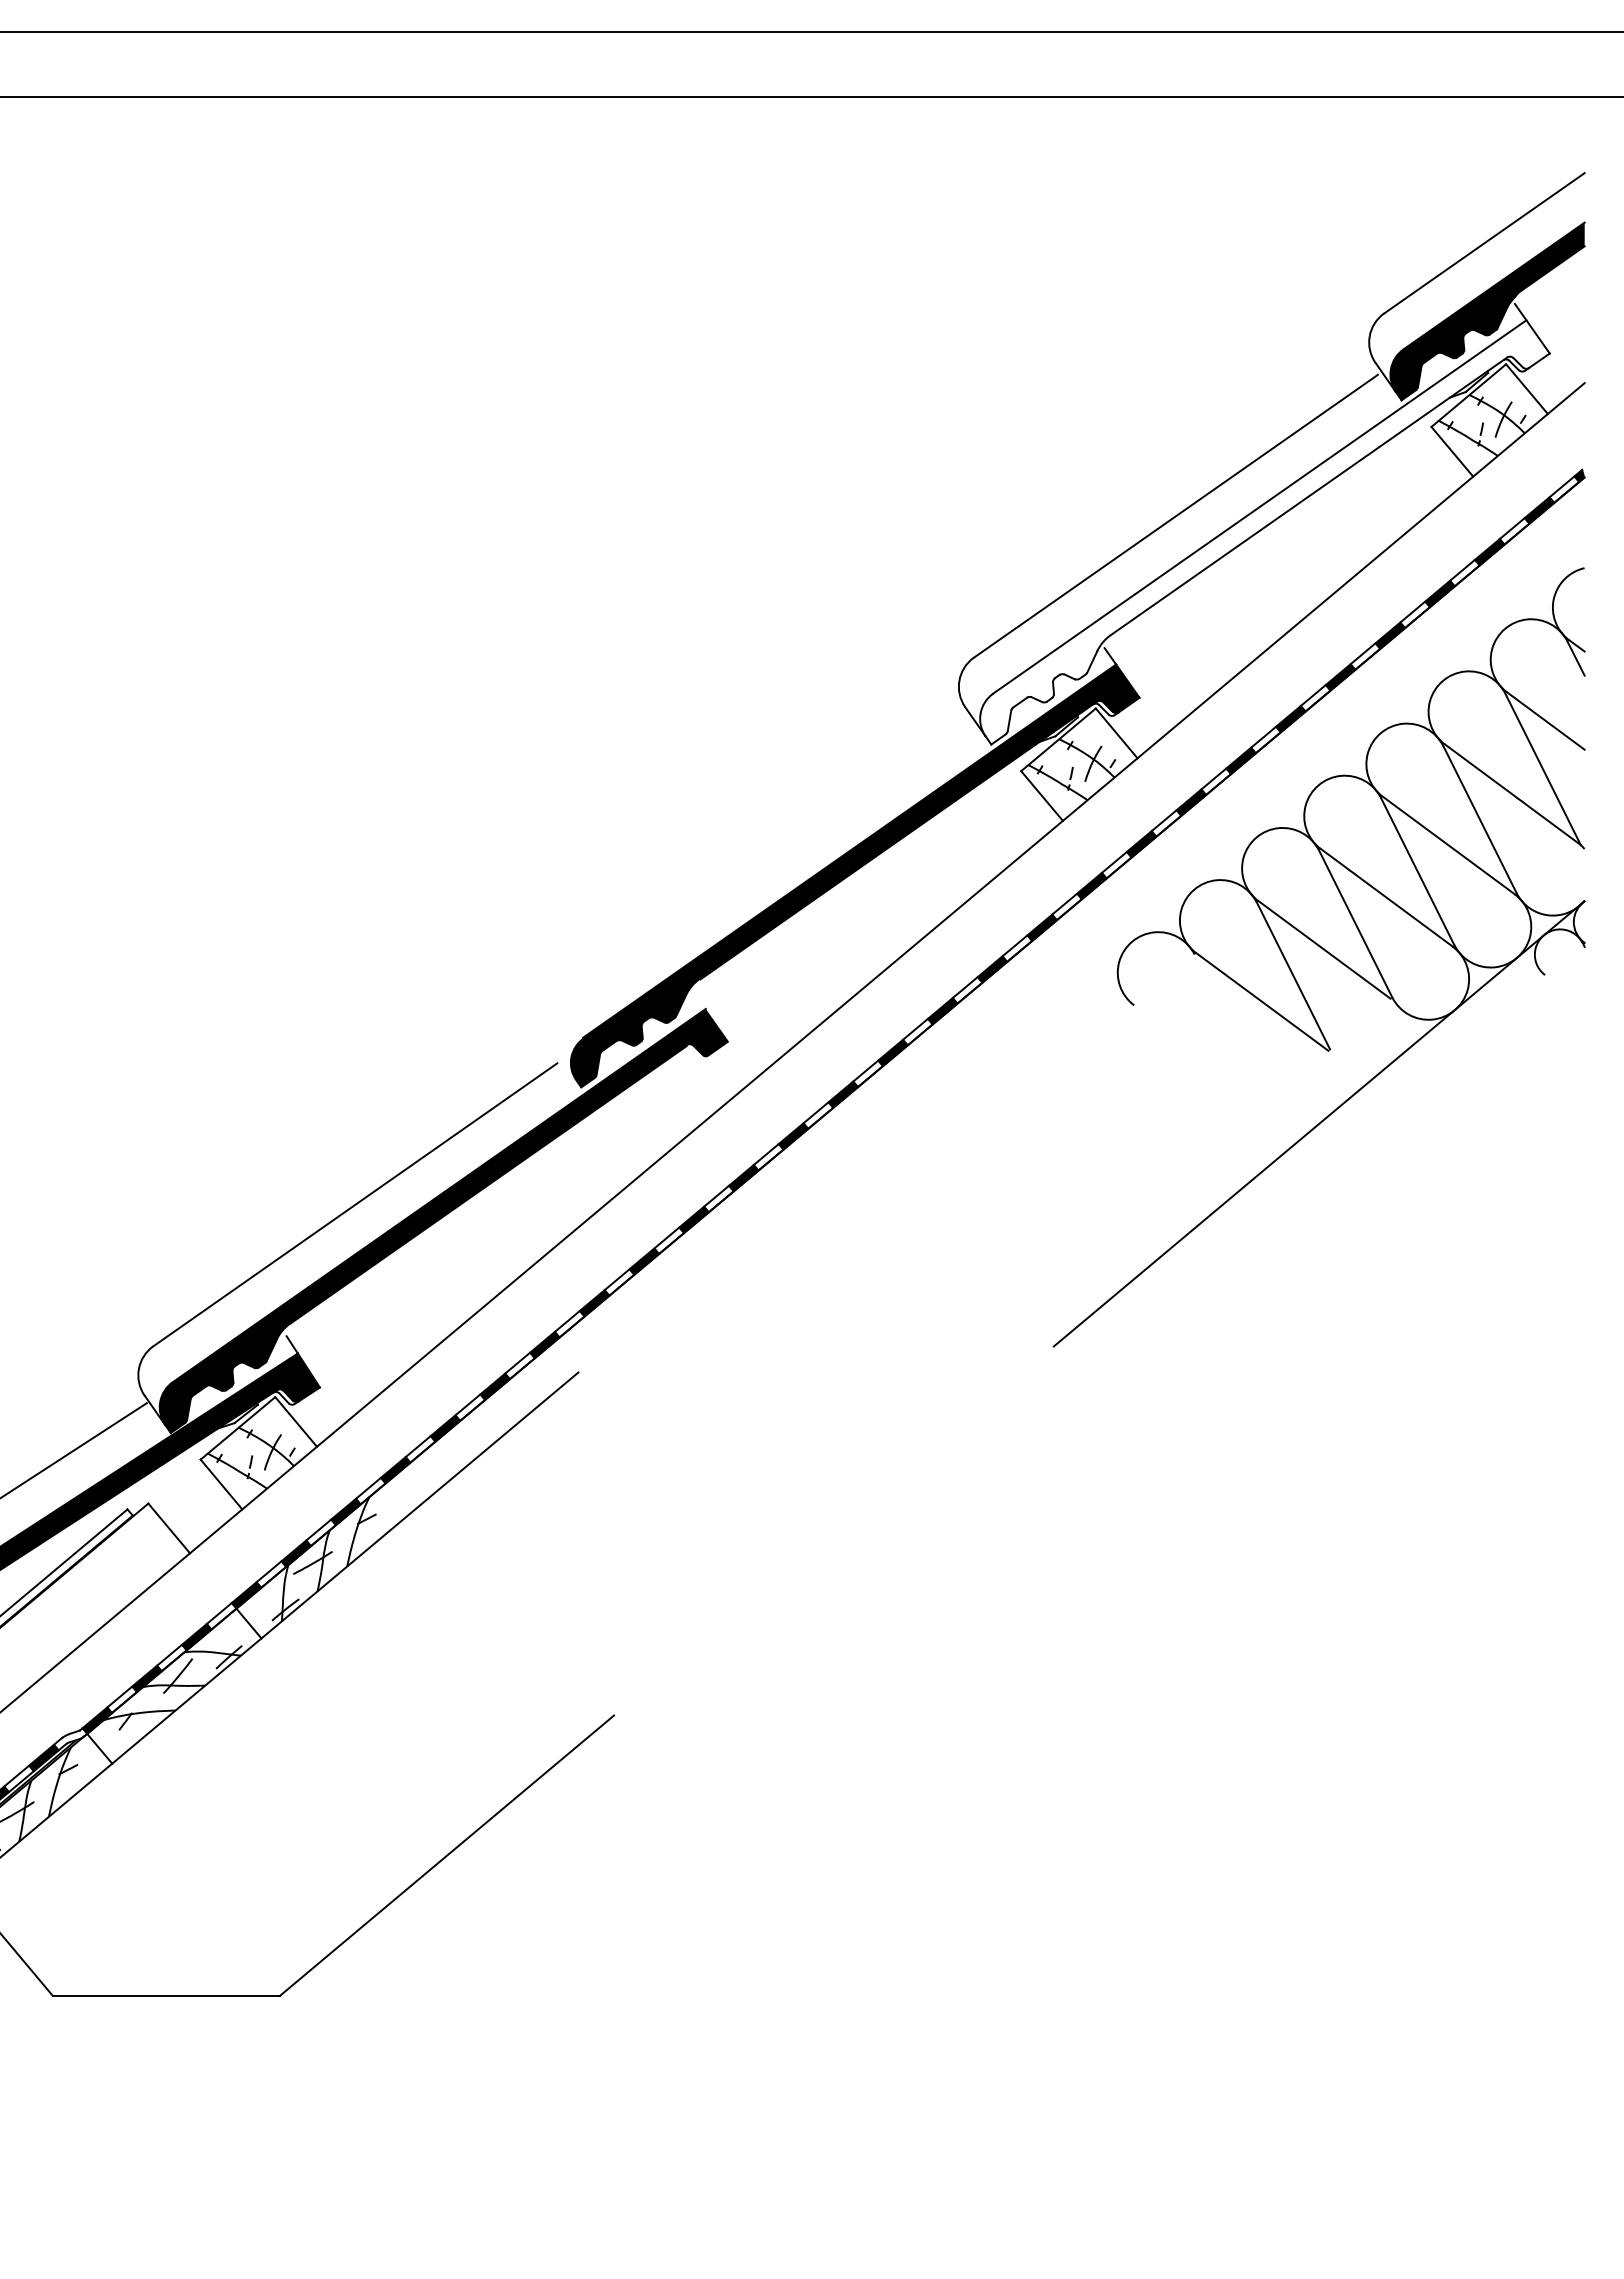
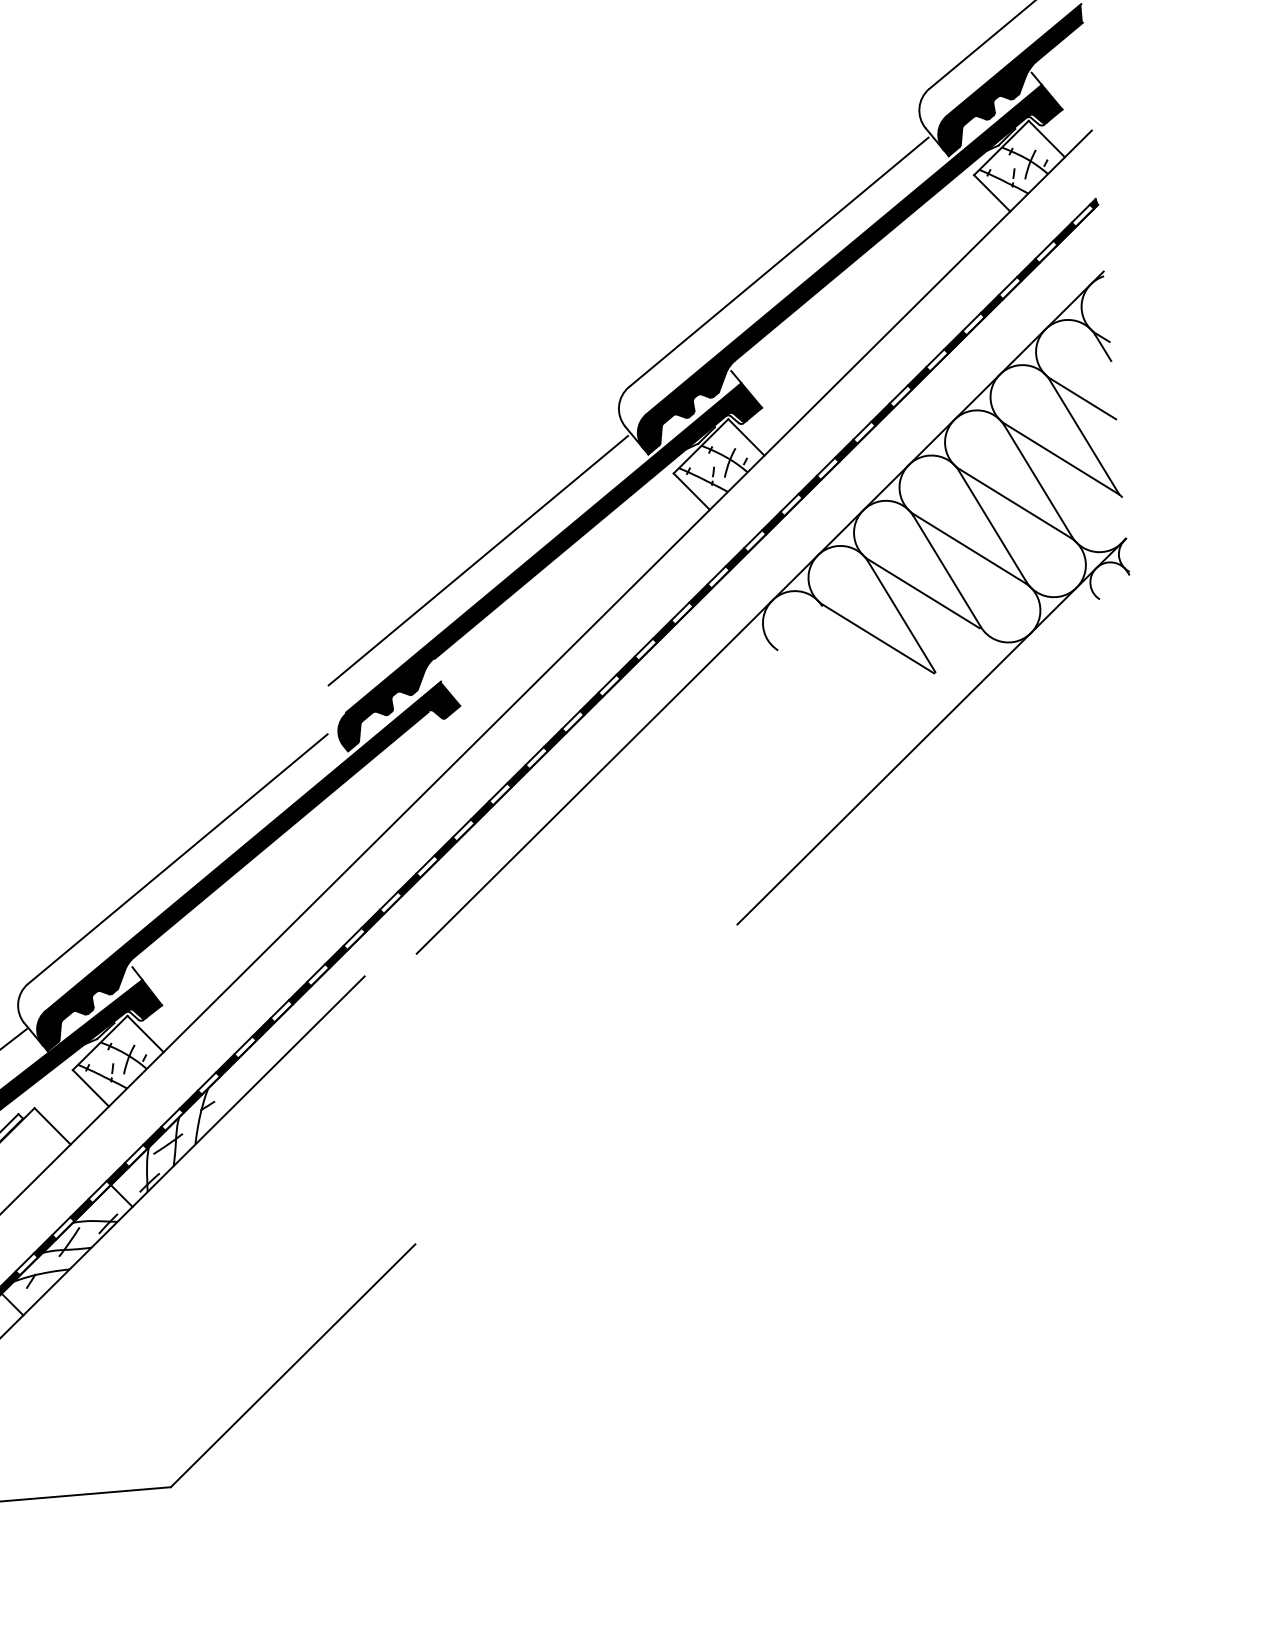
fill: (1264, 532) -> (849, 269), added
line: (765, 860) -> (478, 560), added
line: (1115, 955) -> (760, 612), added

